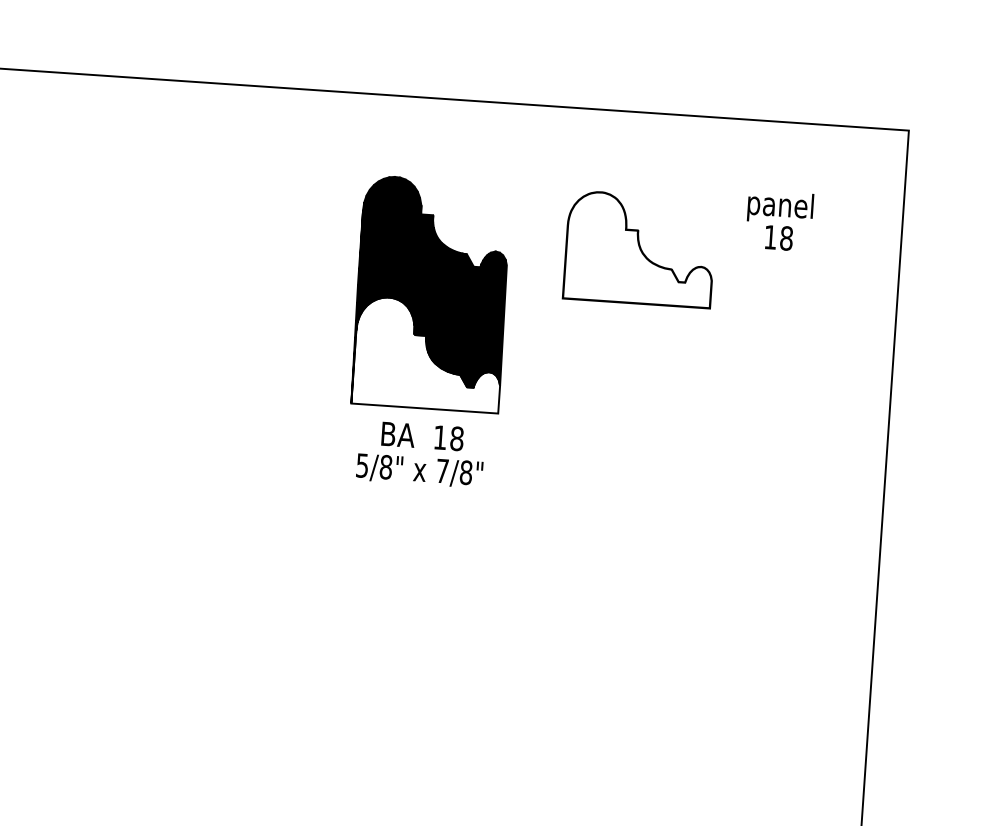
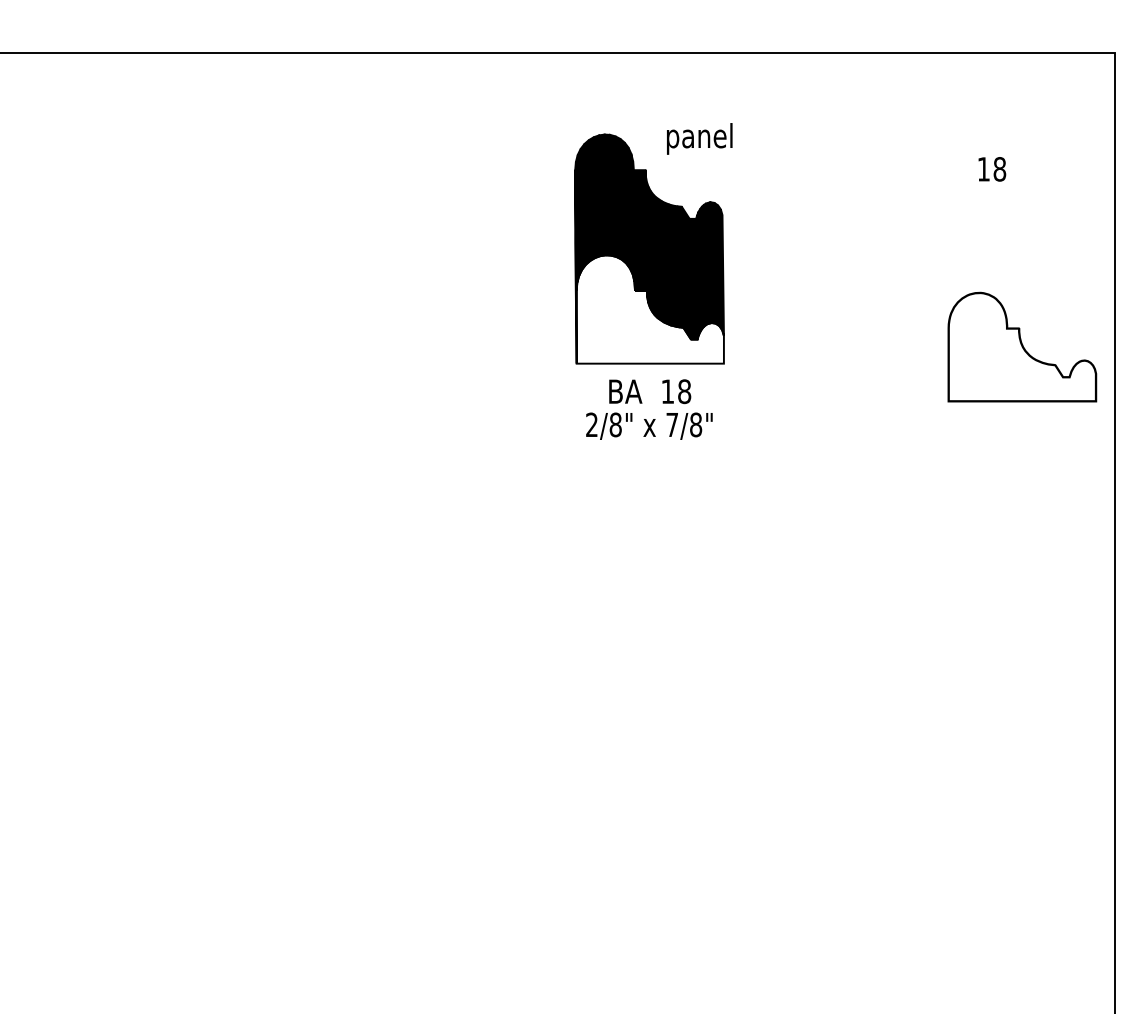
text: (780, 207) -> (699, 138), moved
part: (640, 248) -> (1022, 346), moved
text: (361, 465) -> (591, 424), 5/8" -> 2/8"

